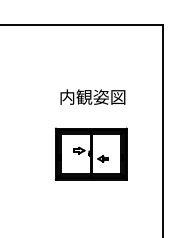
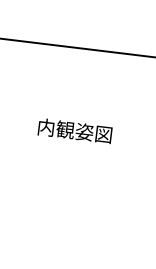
text: (92, 96) -> (74, 130), moved
part: (90, 153) -> (91, 197), removed

